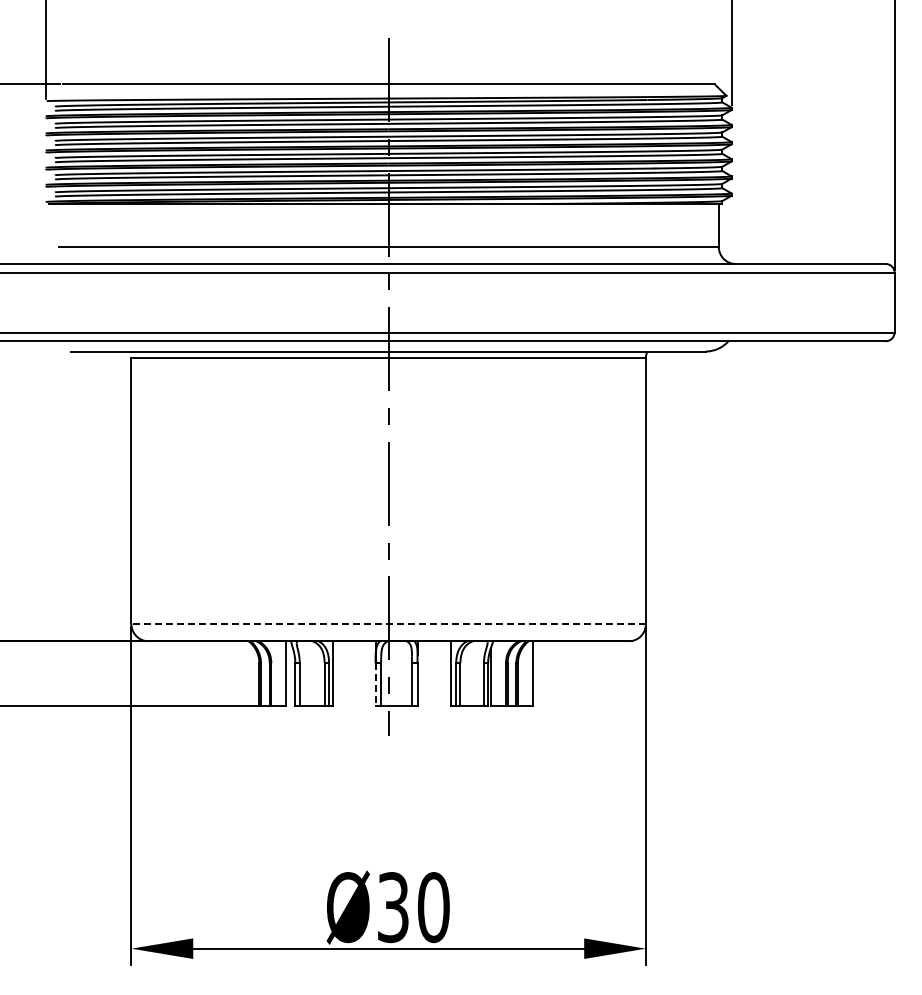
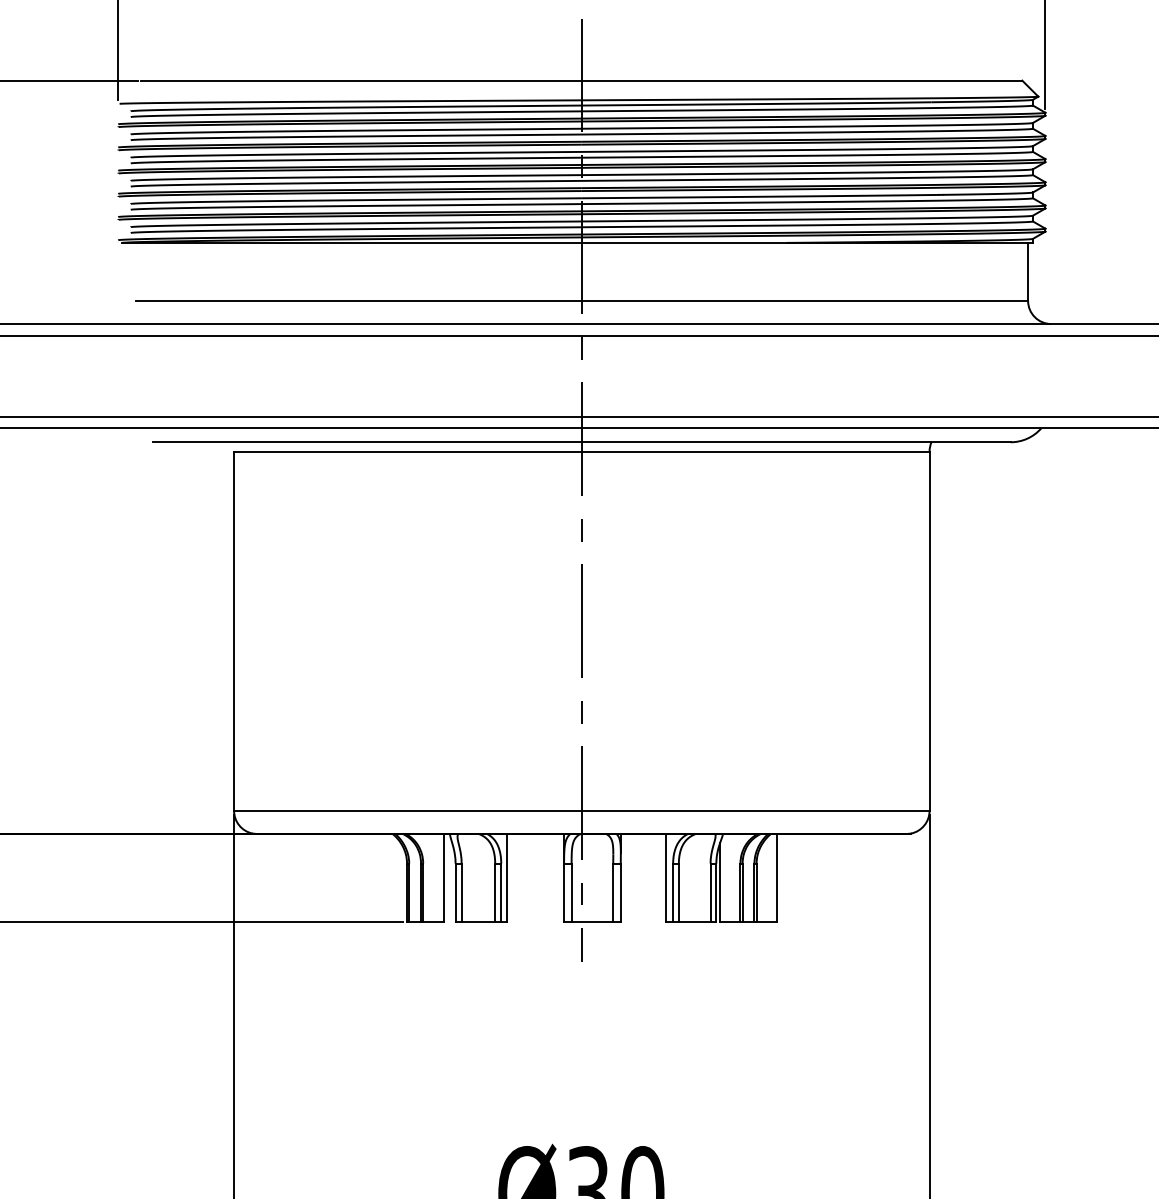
line: (388, 624) -> (581, 811), dashed -> solid
line: (375, 684) -> (563, 892), dashed -> solid

